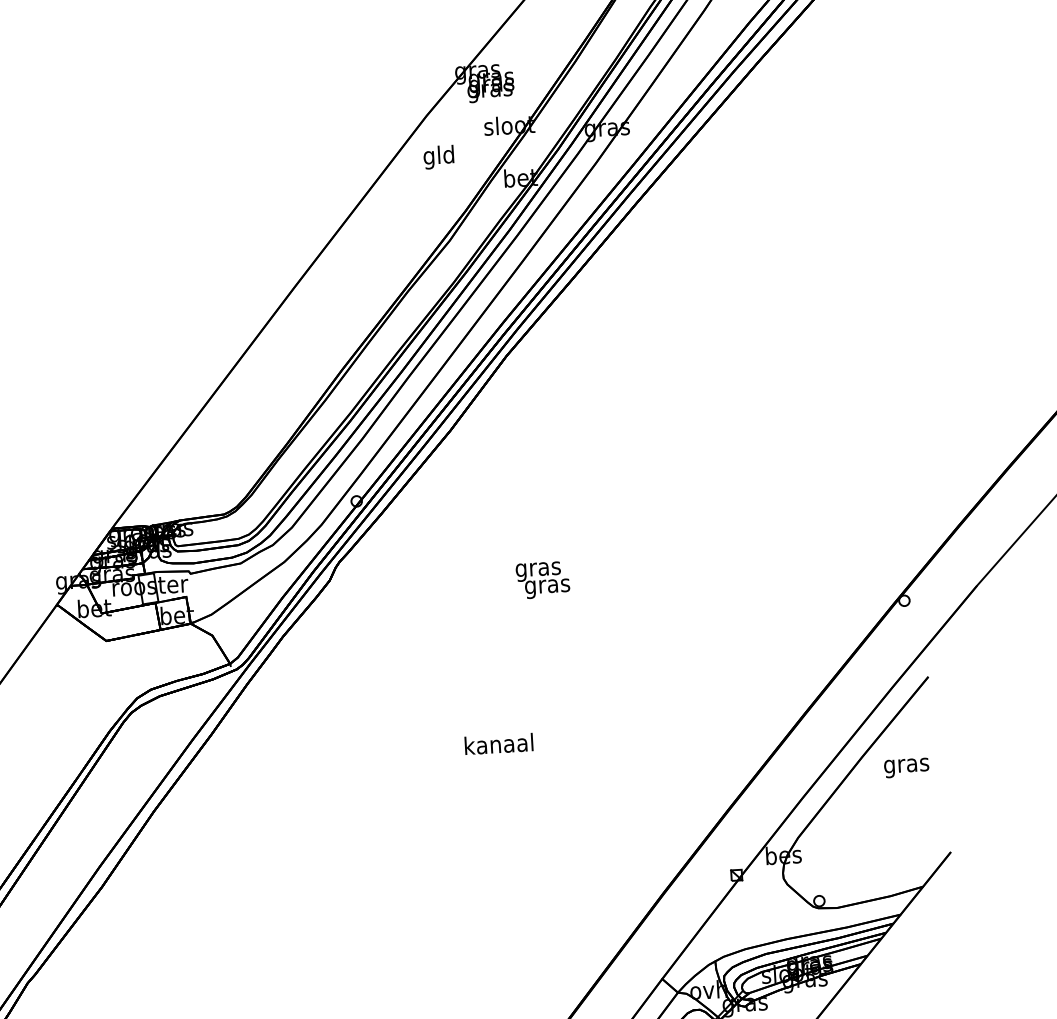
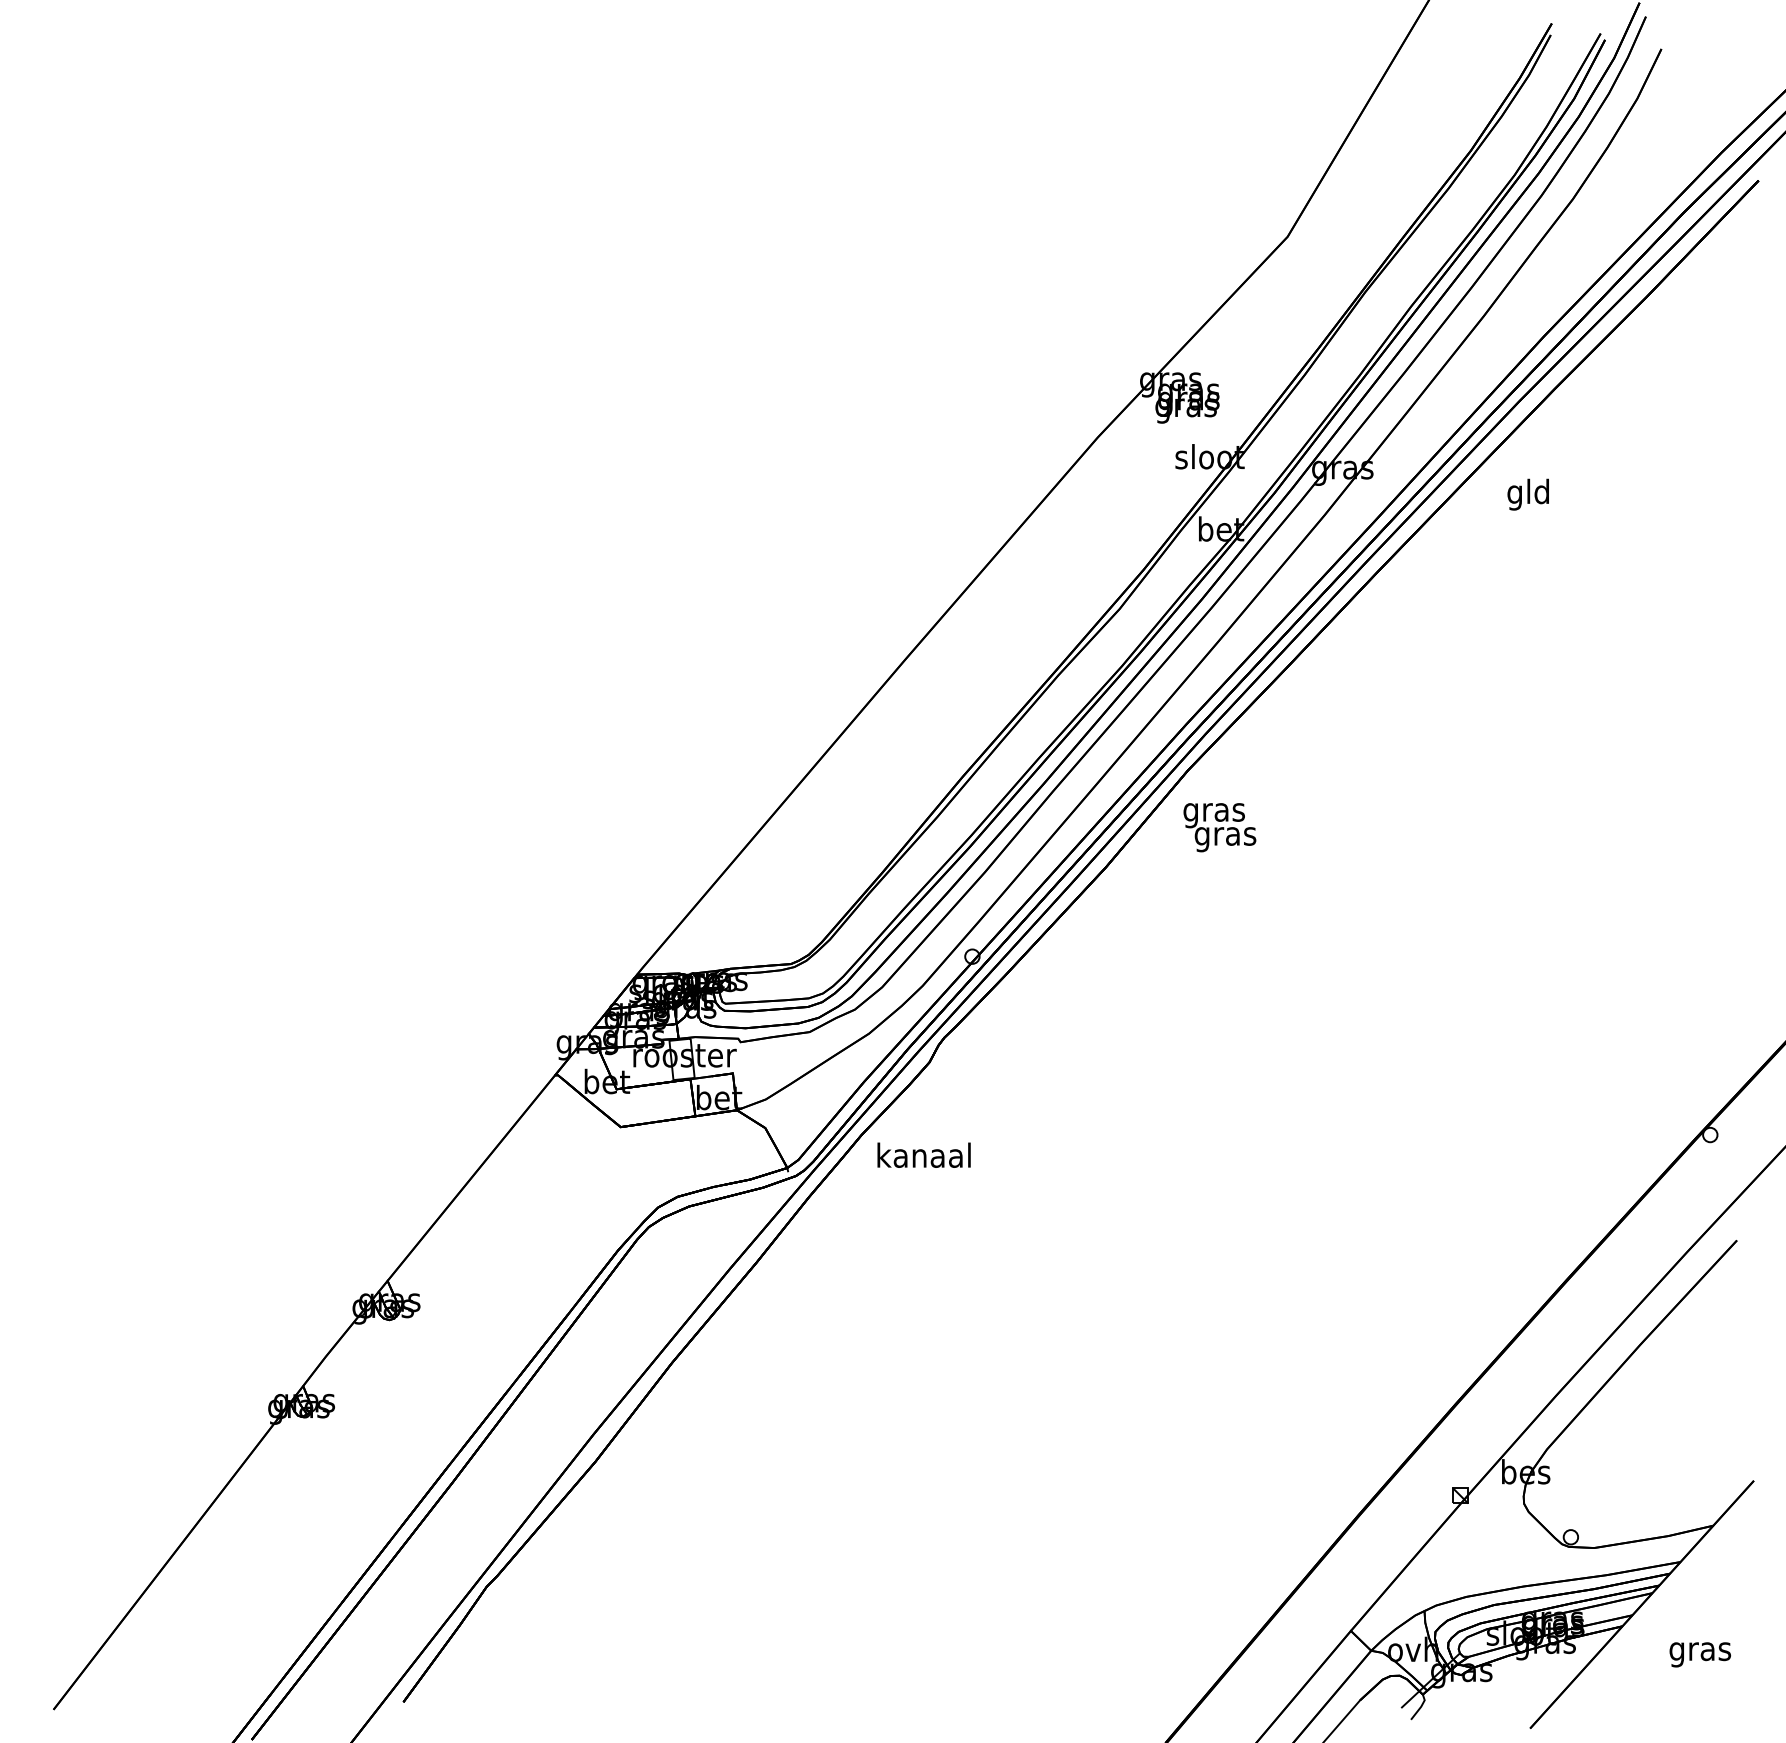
text: (438, 157) -> (1527, 494), moved
text: (542, 580) -> (1219, 827), moved
text: (498, 743) -> (923, 1154), moved
text: (906, 767) -> (1700, 1654), moved

